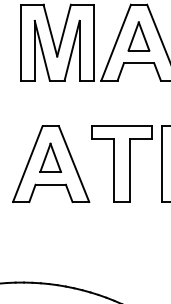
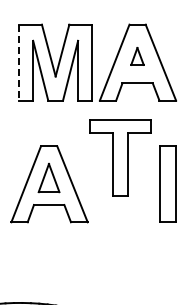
part: (138, 36) -> (137, 56), size x0.6
line: (20, 42) -> (18, 62), solid -> dashed
part: (121, 163) -> (120, 157), moved

